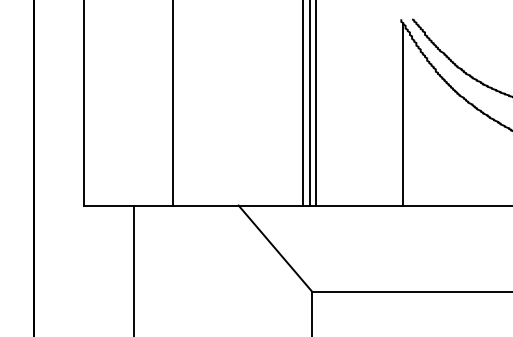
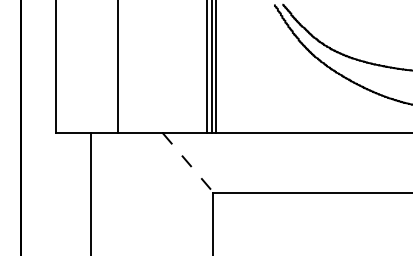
line: (403, 113) -> (276, 69), removed
line: (276, 249) -> (188, 163), solid -> dashed

